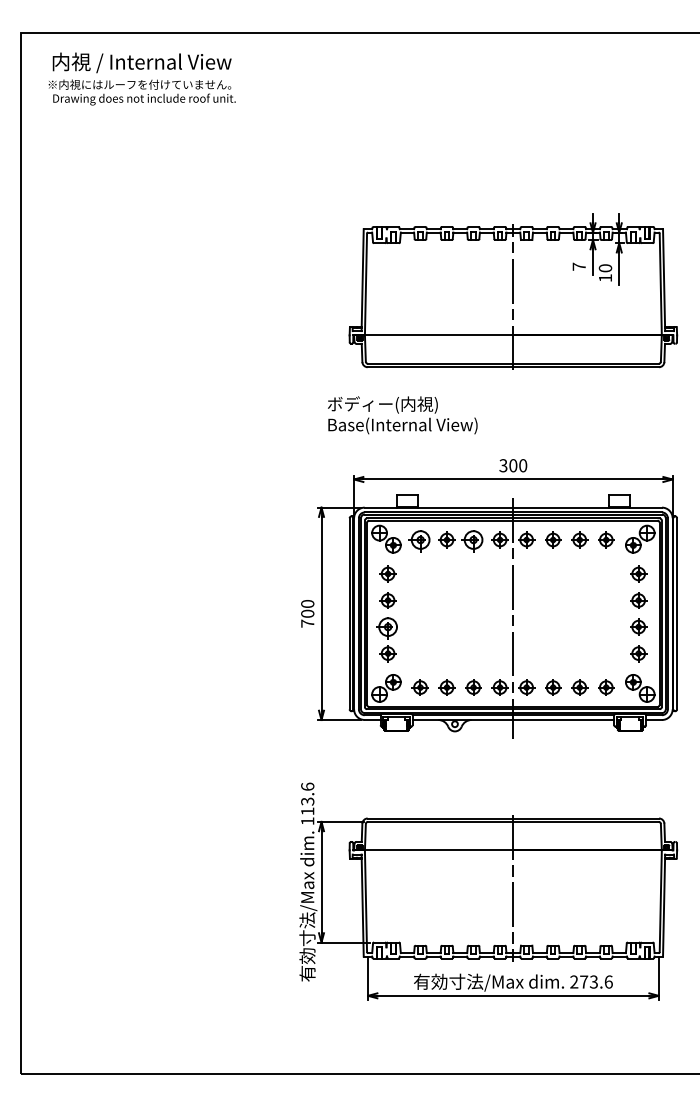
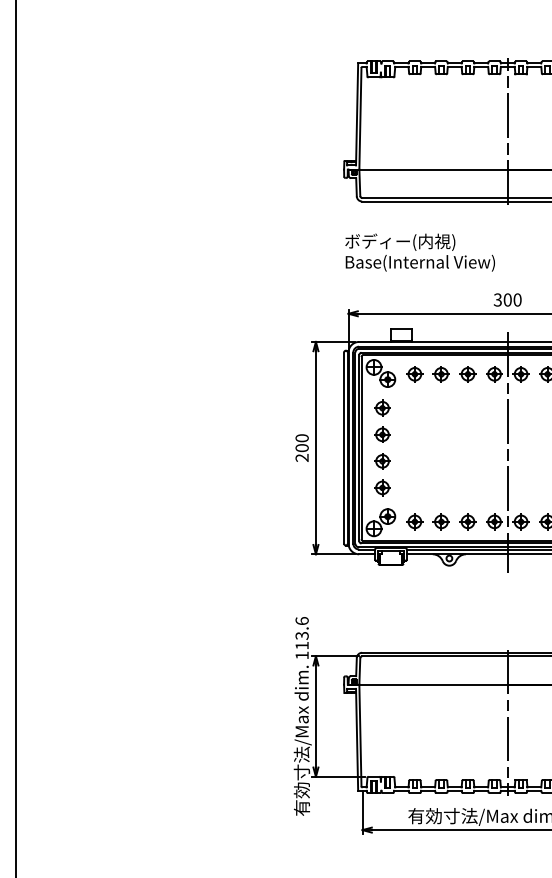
text: (402, 415) -> (419, 252), moved
part: (419, 539) -> (413, 373), size x0.71
part: (473, 539) -> (467, 373), size x0.71
text: (307, 623) -> (301, 457), 700 -> 200
part: (387, 626) -> (381, 460), size x0.71

